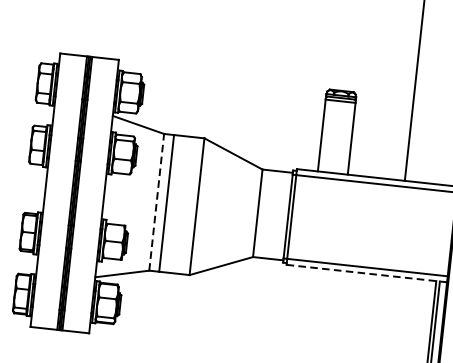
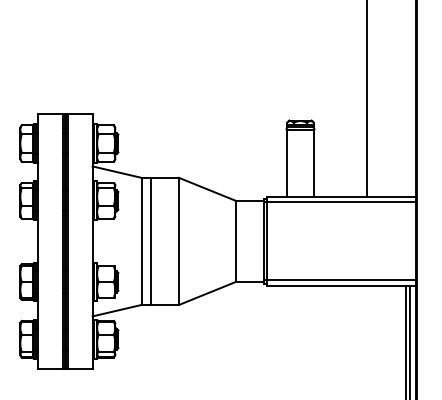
line: (156, 202) -> (141, 241), dashed -> solid
line: (366, 273) -> (341, 285), dashed -> solid

